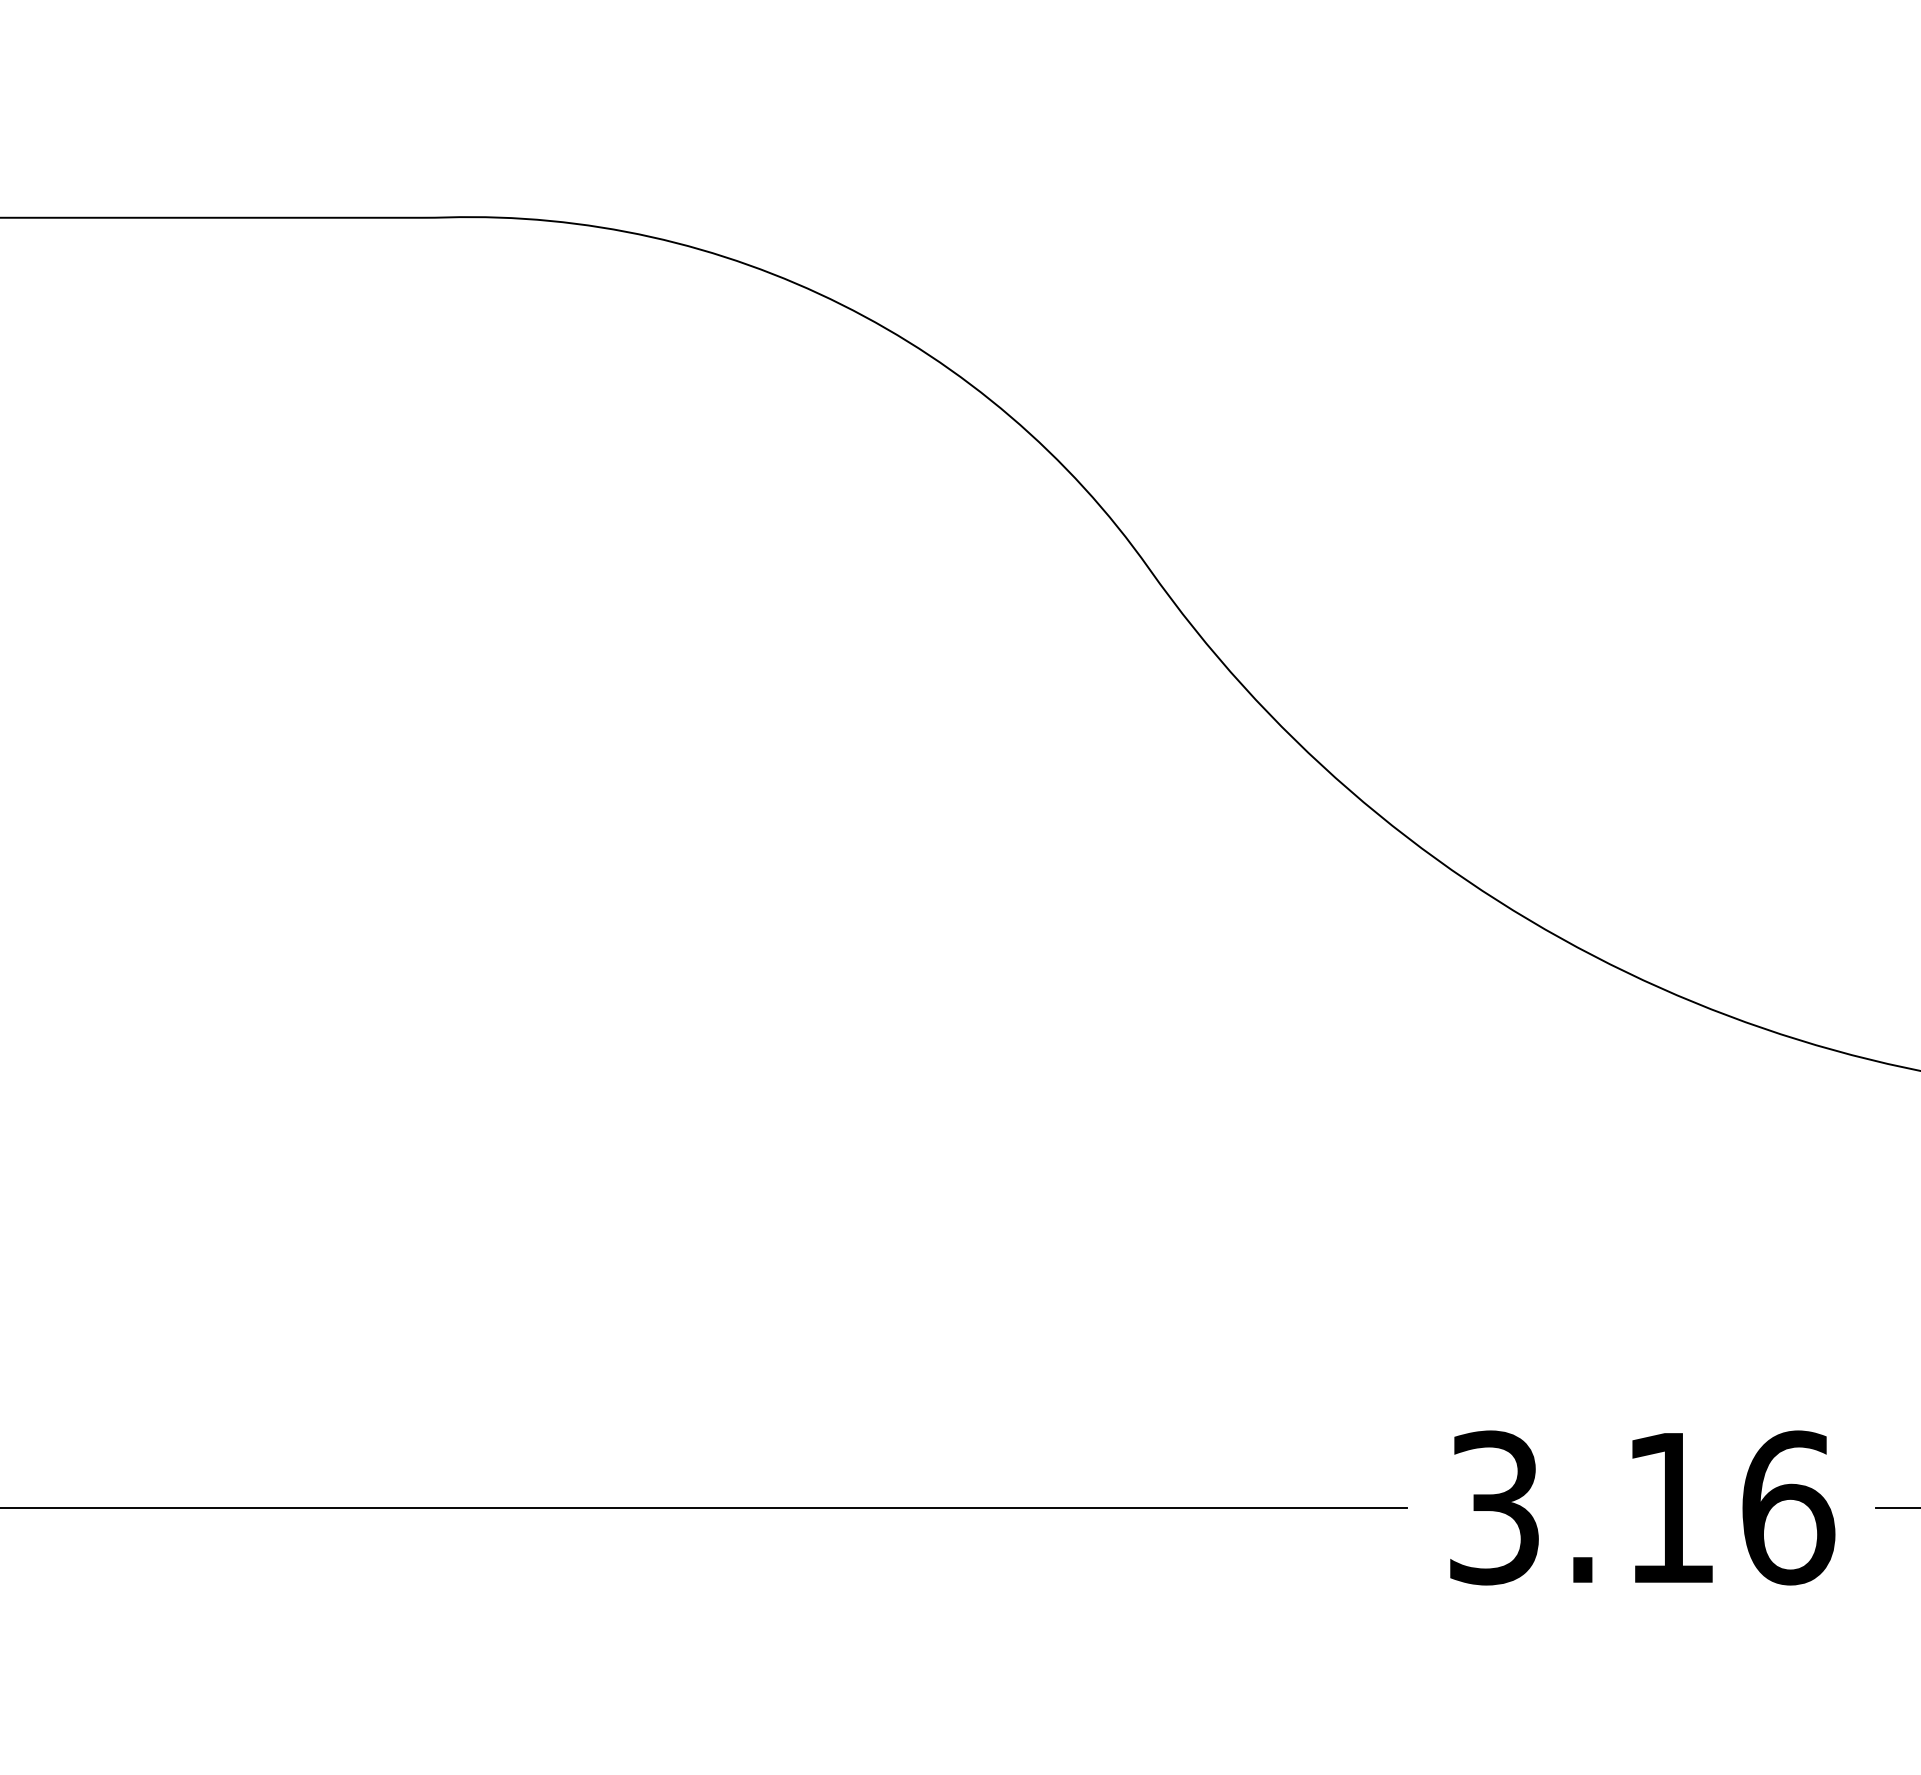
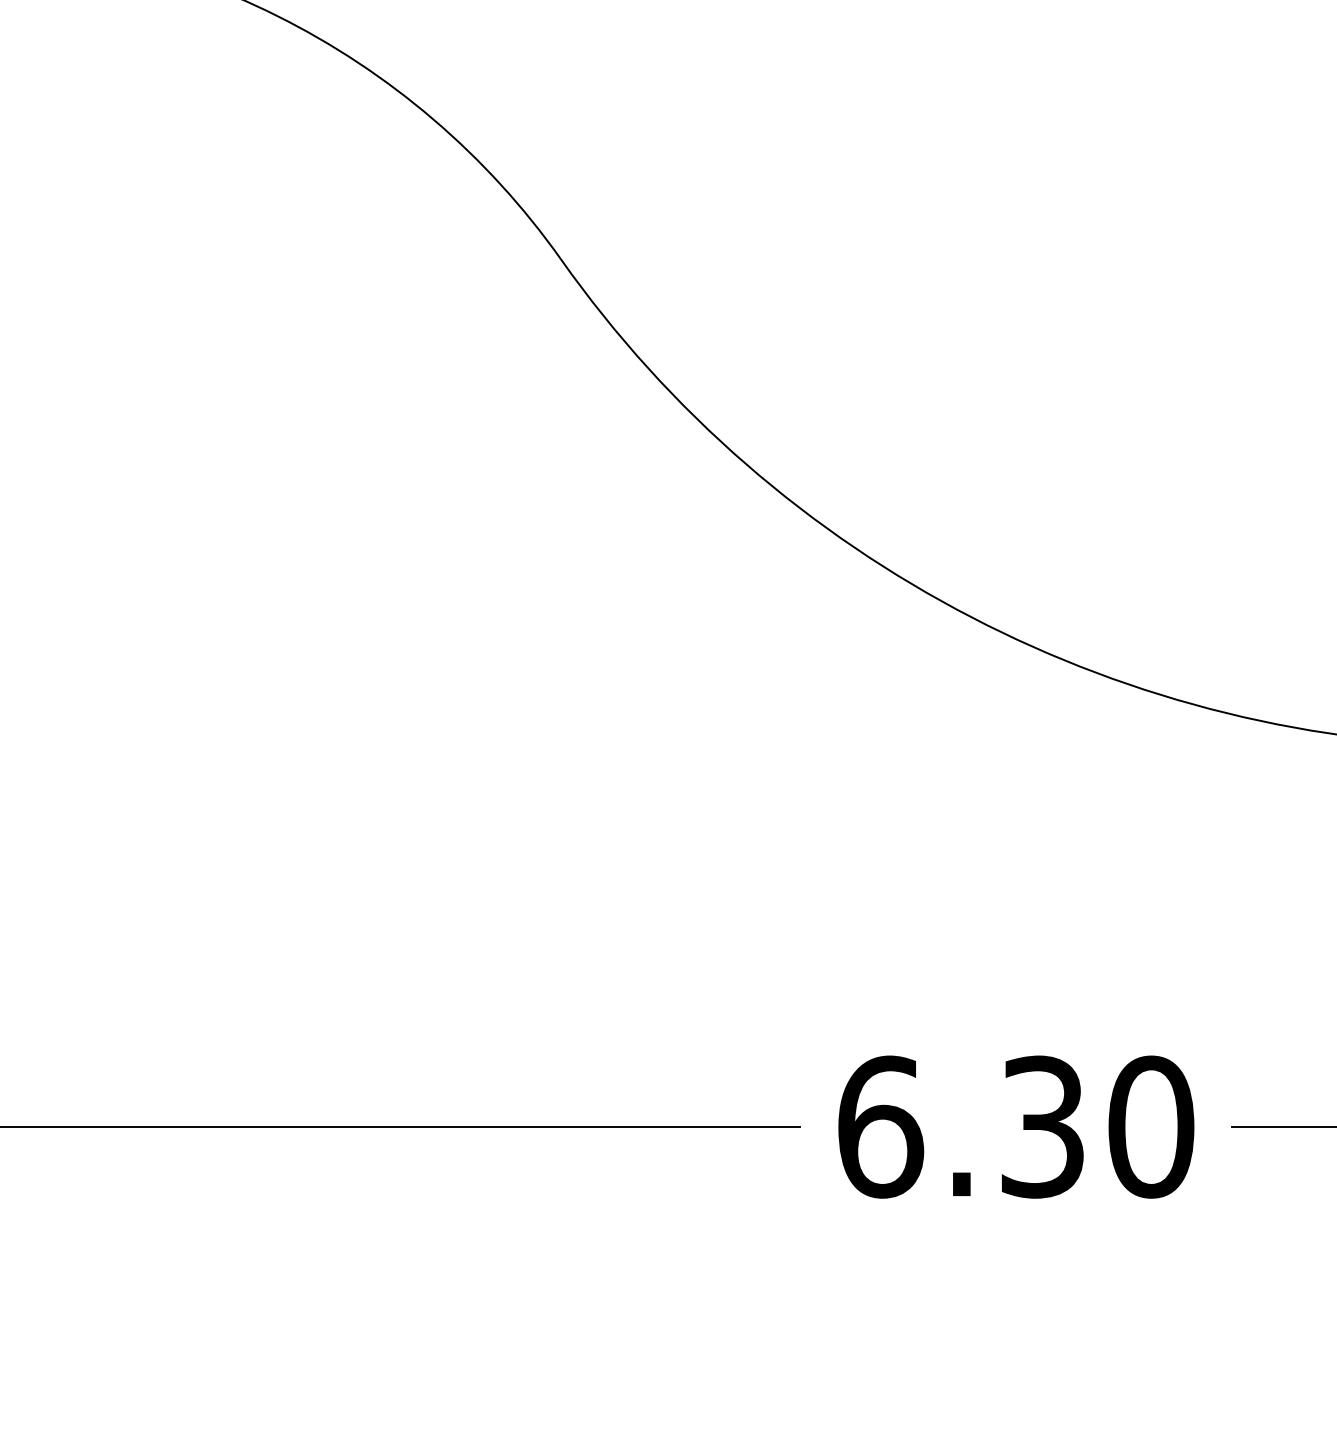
text: (1642, 1507) -> (1016, 1126), 3.16 -> 6.30

